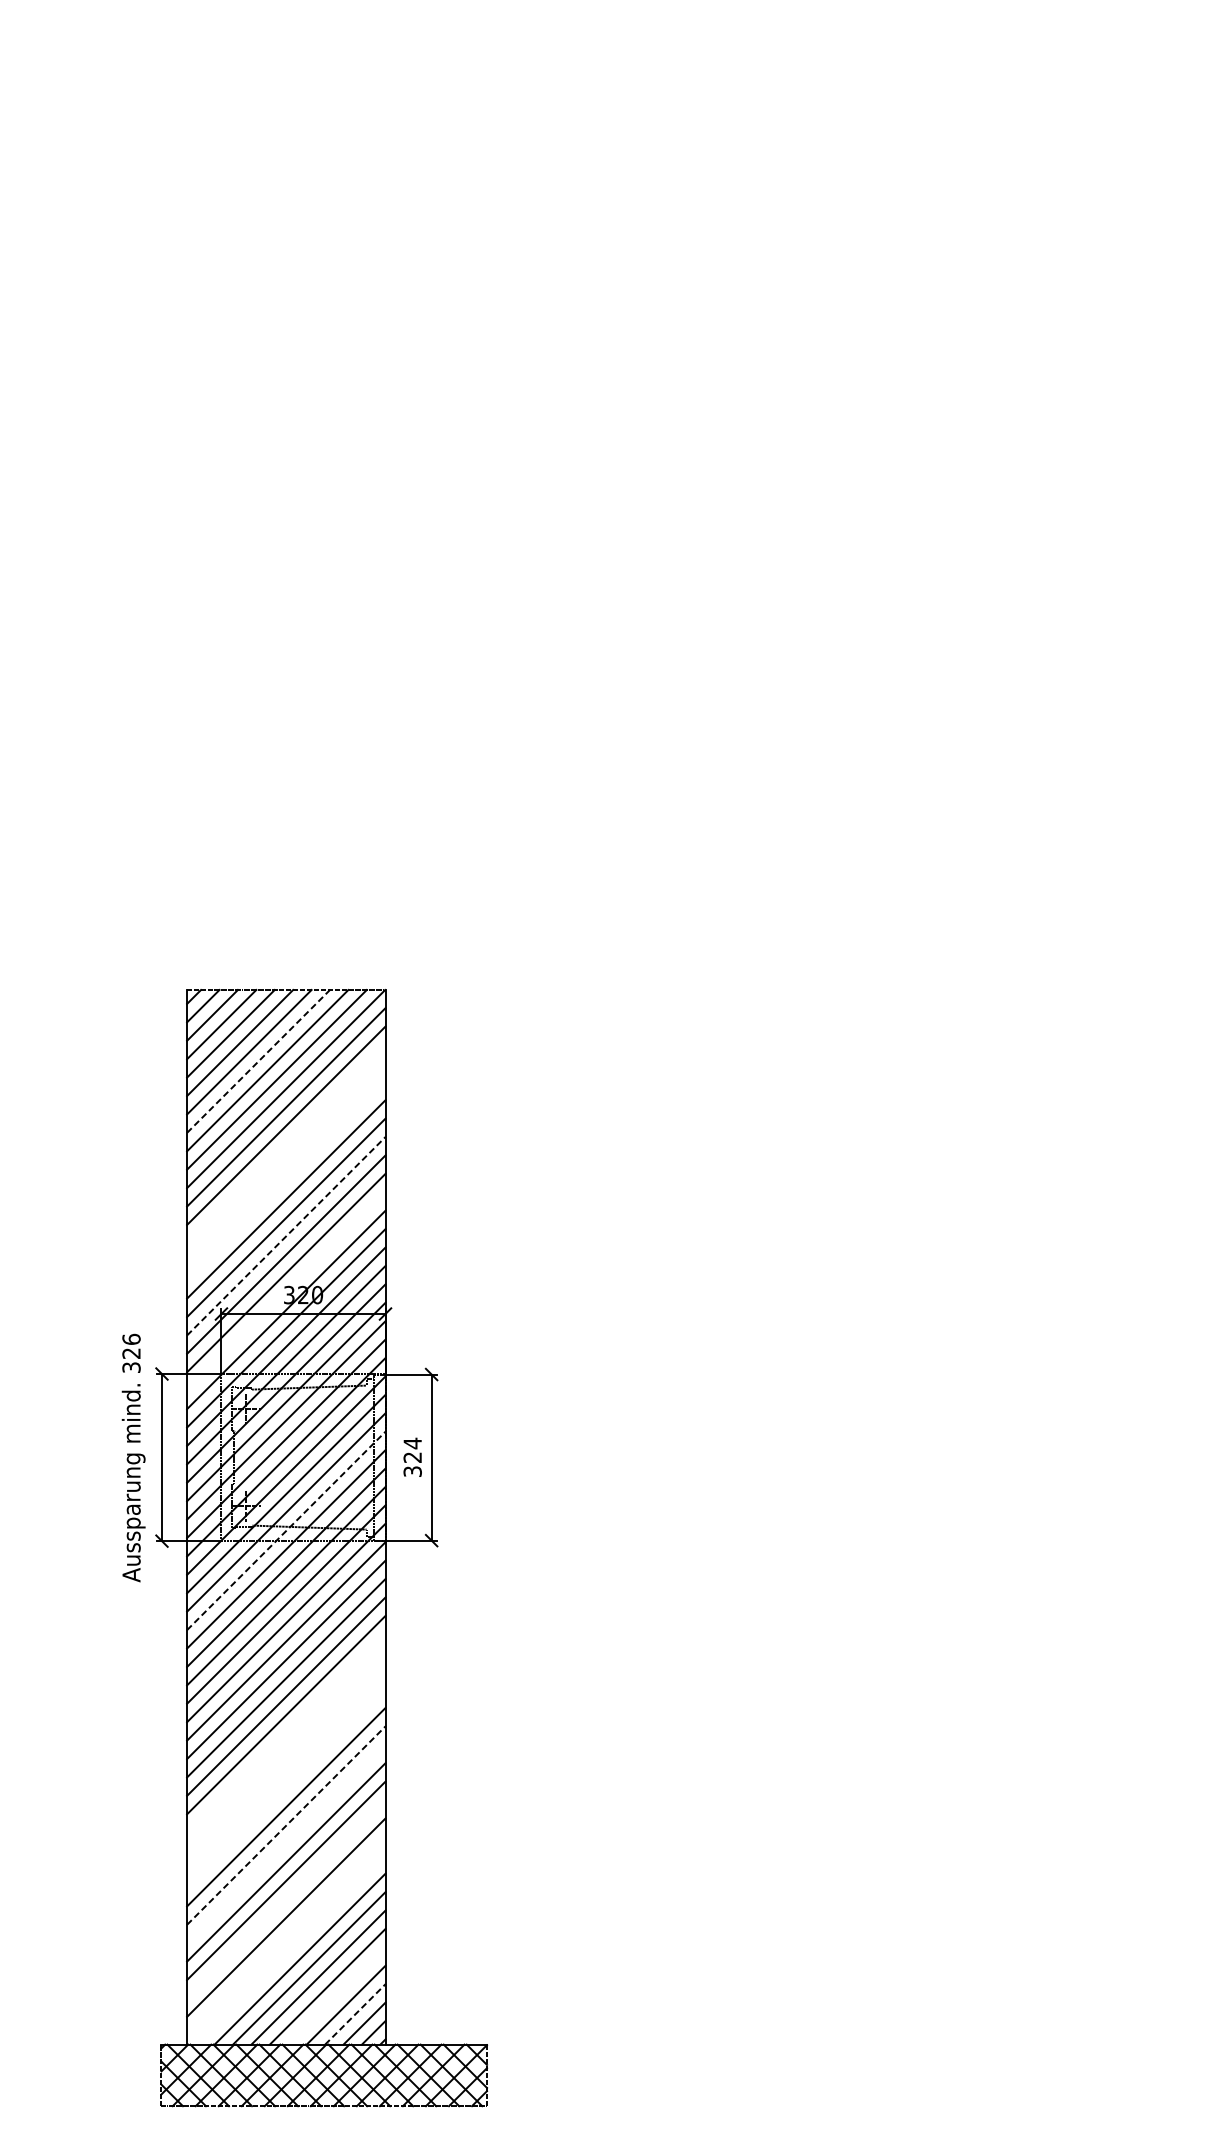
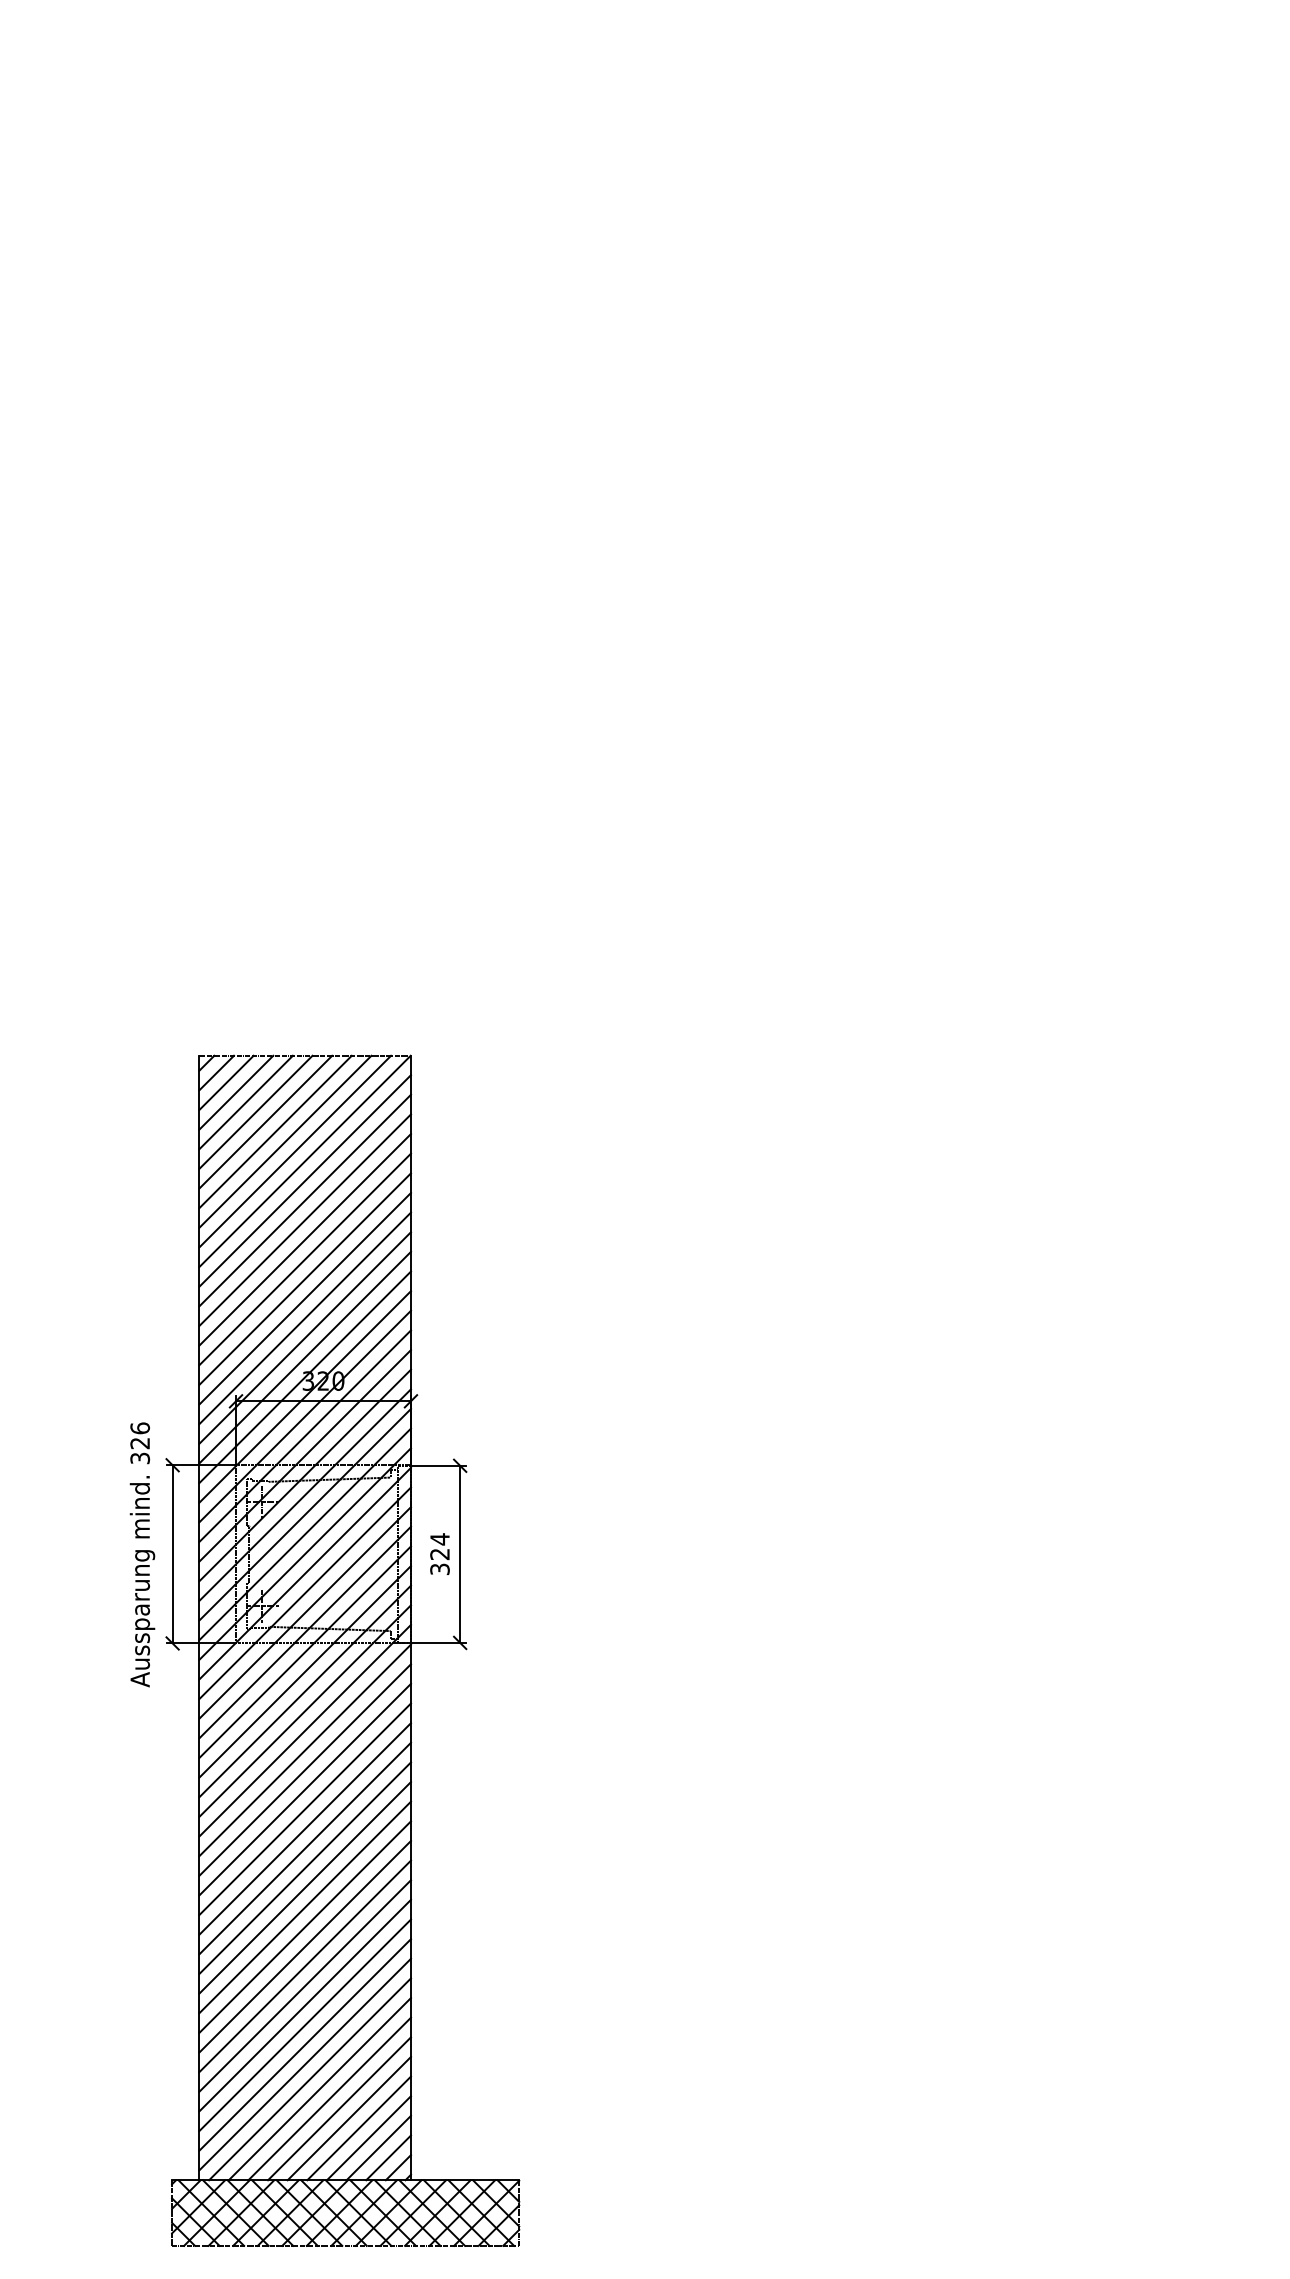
line: (258, 1060) -> (275, 1131), dashed -> solid
line: (285, 1143) -> (304, 1219), added
line: (285, 1162) -> (304, 1239), added
line: (285, 1181) -> (304, 1259), added
line: (286, 1236) -> (305, 1318), dashed -> solid
line: (285, 1291) -> (304, 1377), added
line: (286, 1530) -> (305, 1632), dashed -> solid
line: (285, 1733) -> (304, 1848), added
line: (285, 1751) -> (304, 1867), added
line: (285, 1770) -> (304, 1887), added
line: (285, 1788) -> (304, 1907), added
line: (286, 1825) -> (305, 1946), dashed -> solid
line: (285, 1844) -> (304, 1966), added
line: (285, 1899) -> (304, 2025), added
line: (285, 1936) -> (304, 2064), added
line: (290, 1950) -> (309, 2079), added
line: (336, 1996) -> (358, 2128), added
line: (355, 2014) -> (378, 2148), dashed -> solid

